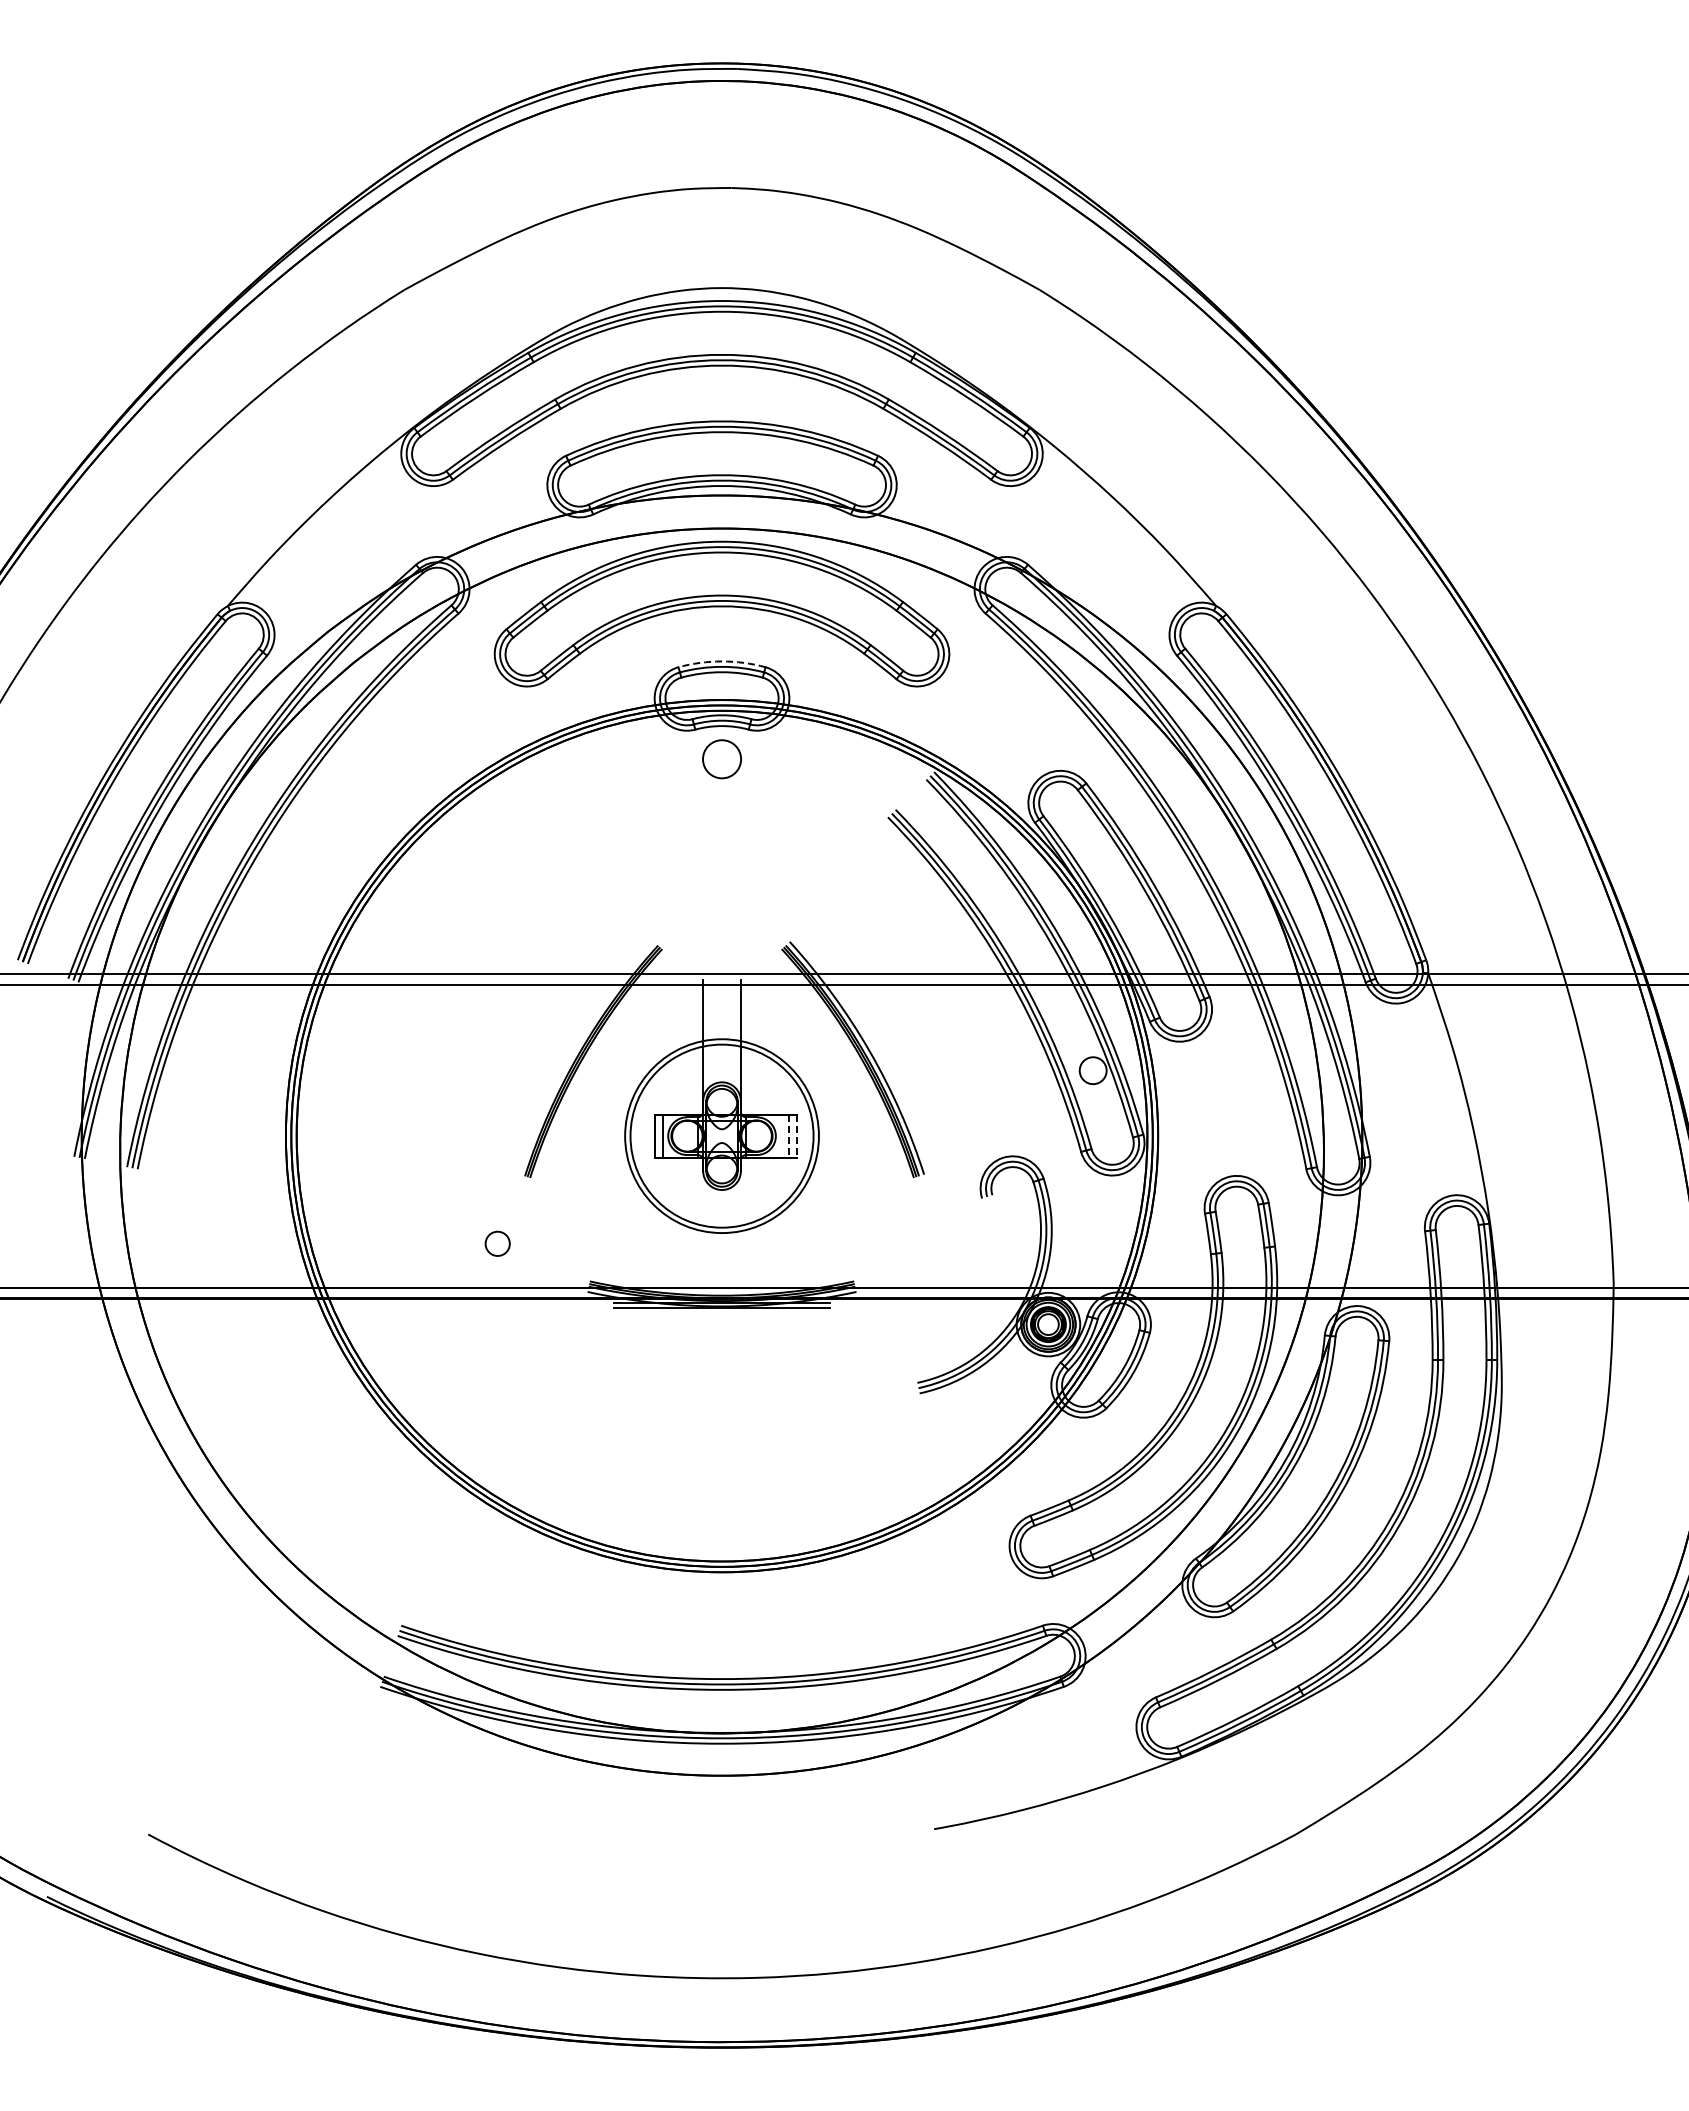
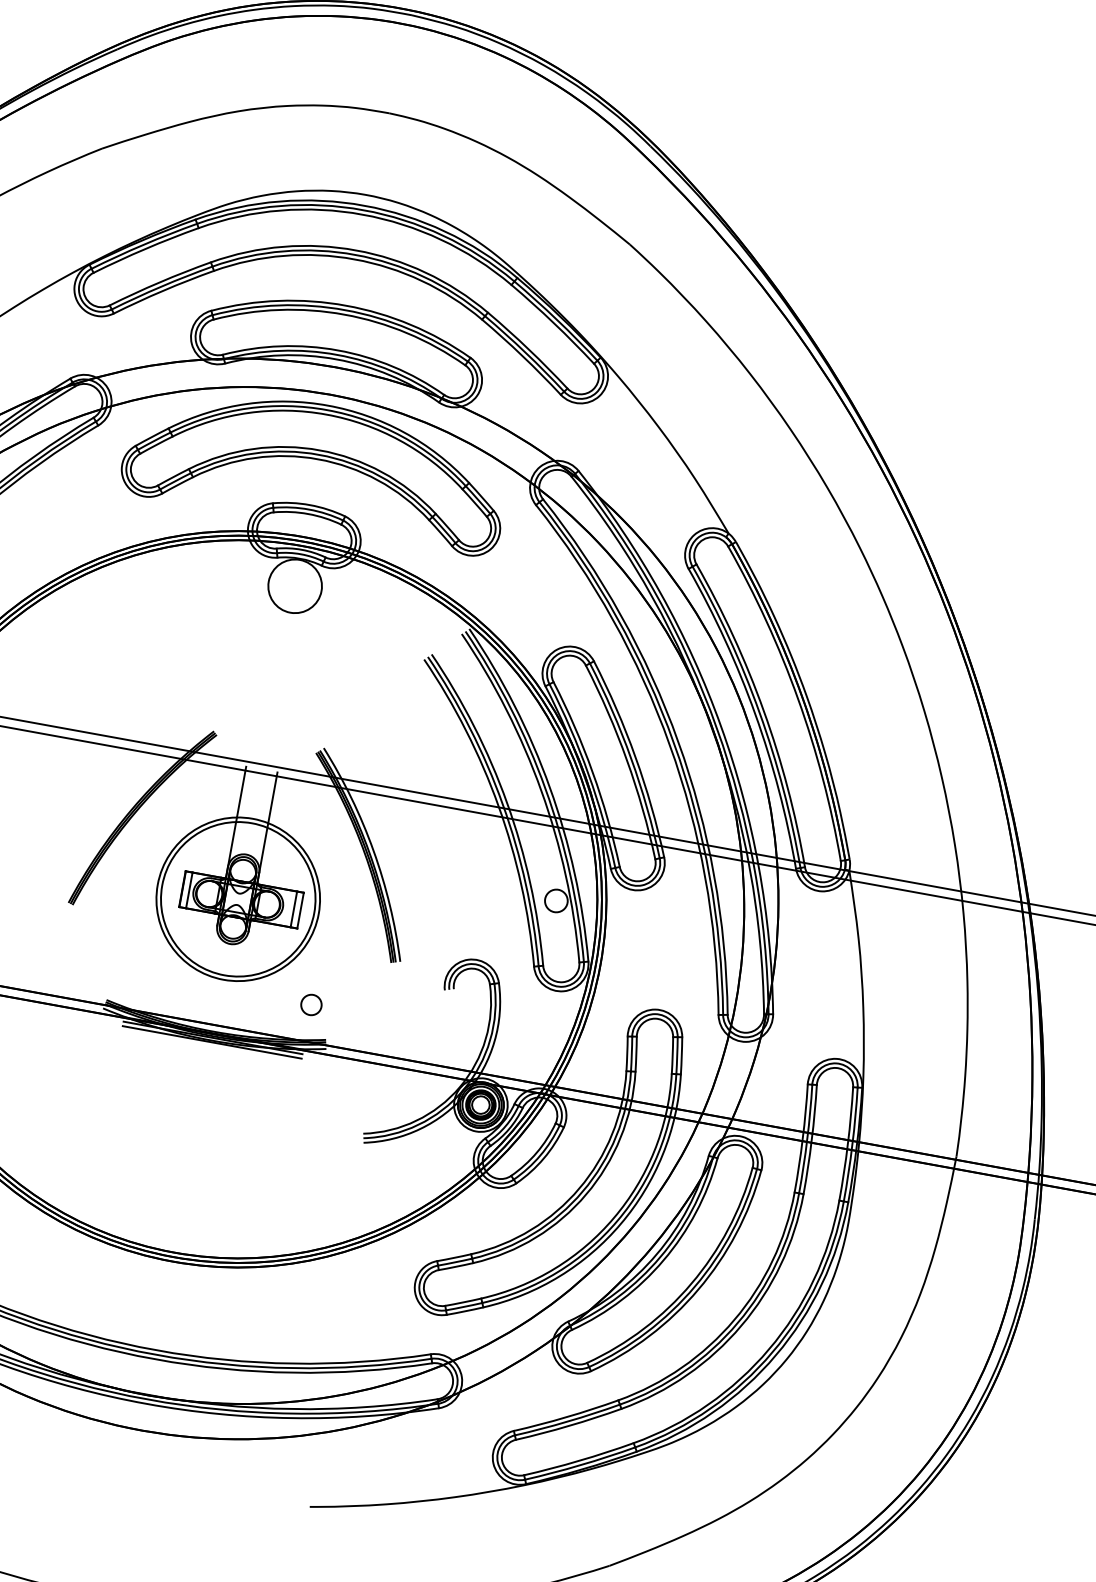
arc: (722, 661) -> (310, 505), dashed -> solid
circle: (721, 759) -> (294, 586), size x1.67
line: (789, 1136) -> (294, 909), dashed -> solid
line: (797, 1136) -> (300, 910), dashed -> solid
circle: (497, 1243) -> (311, 1004), moved

